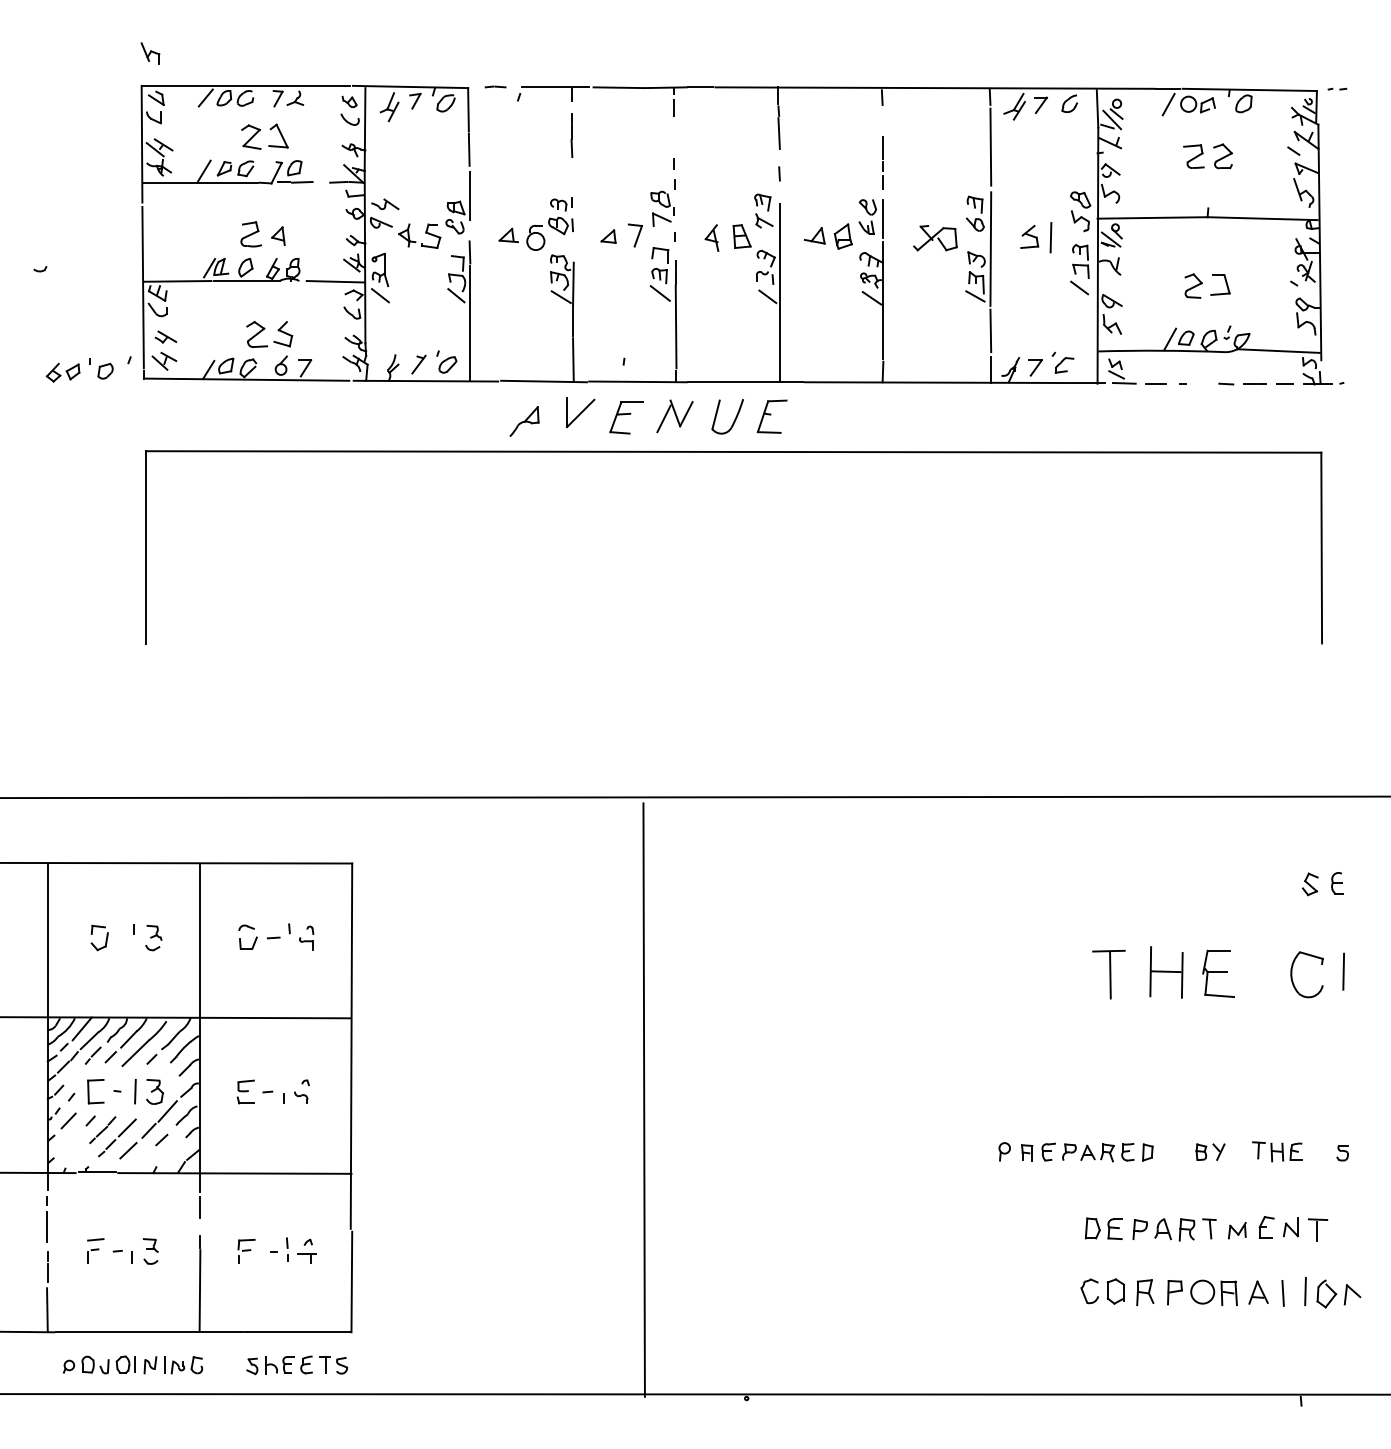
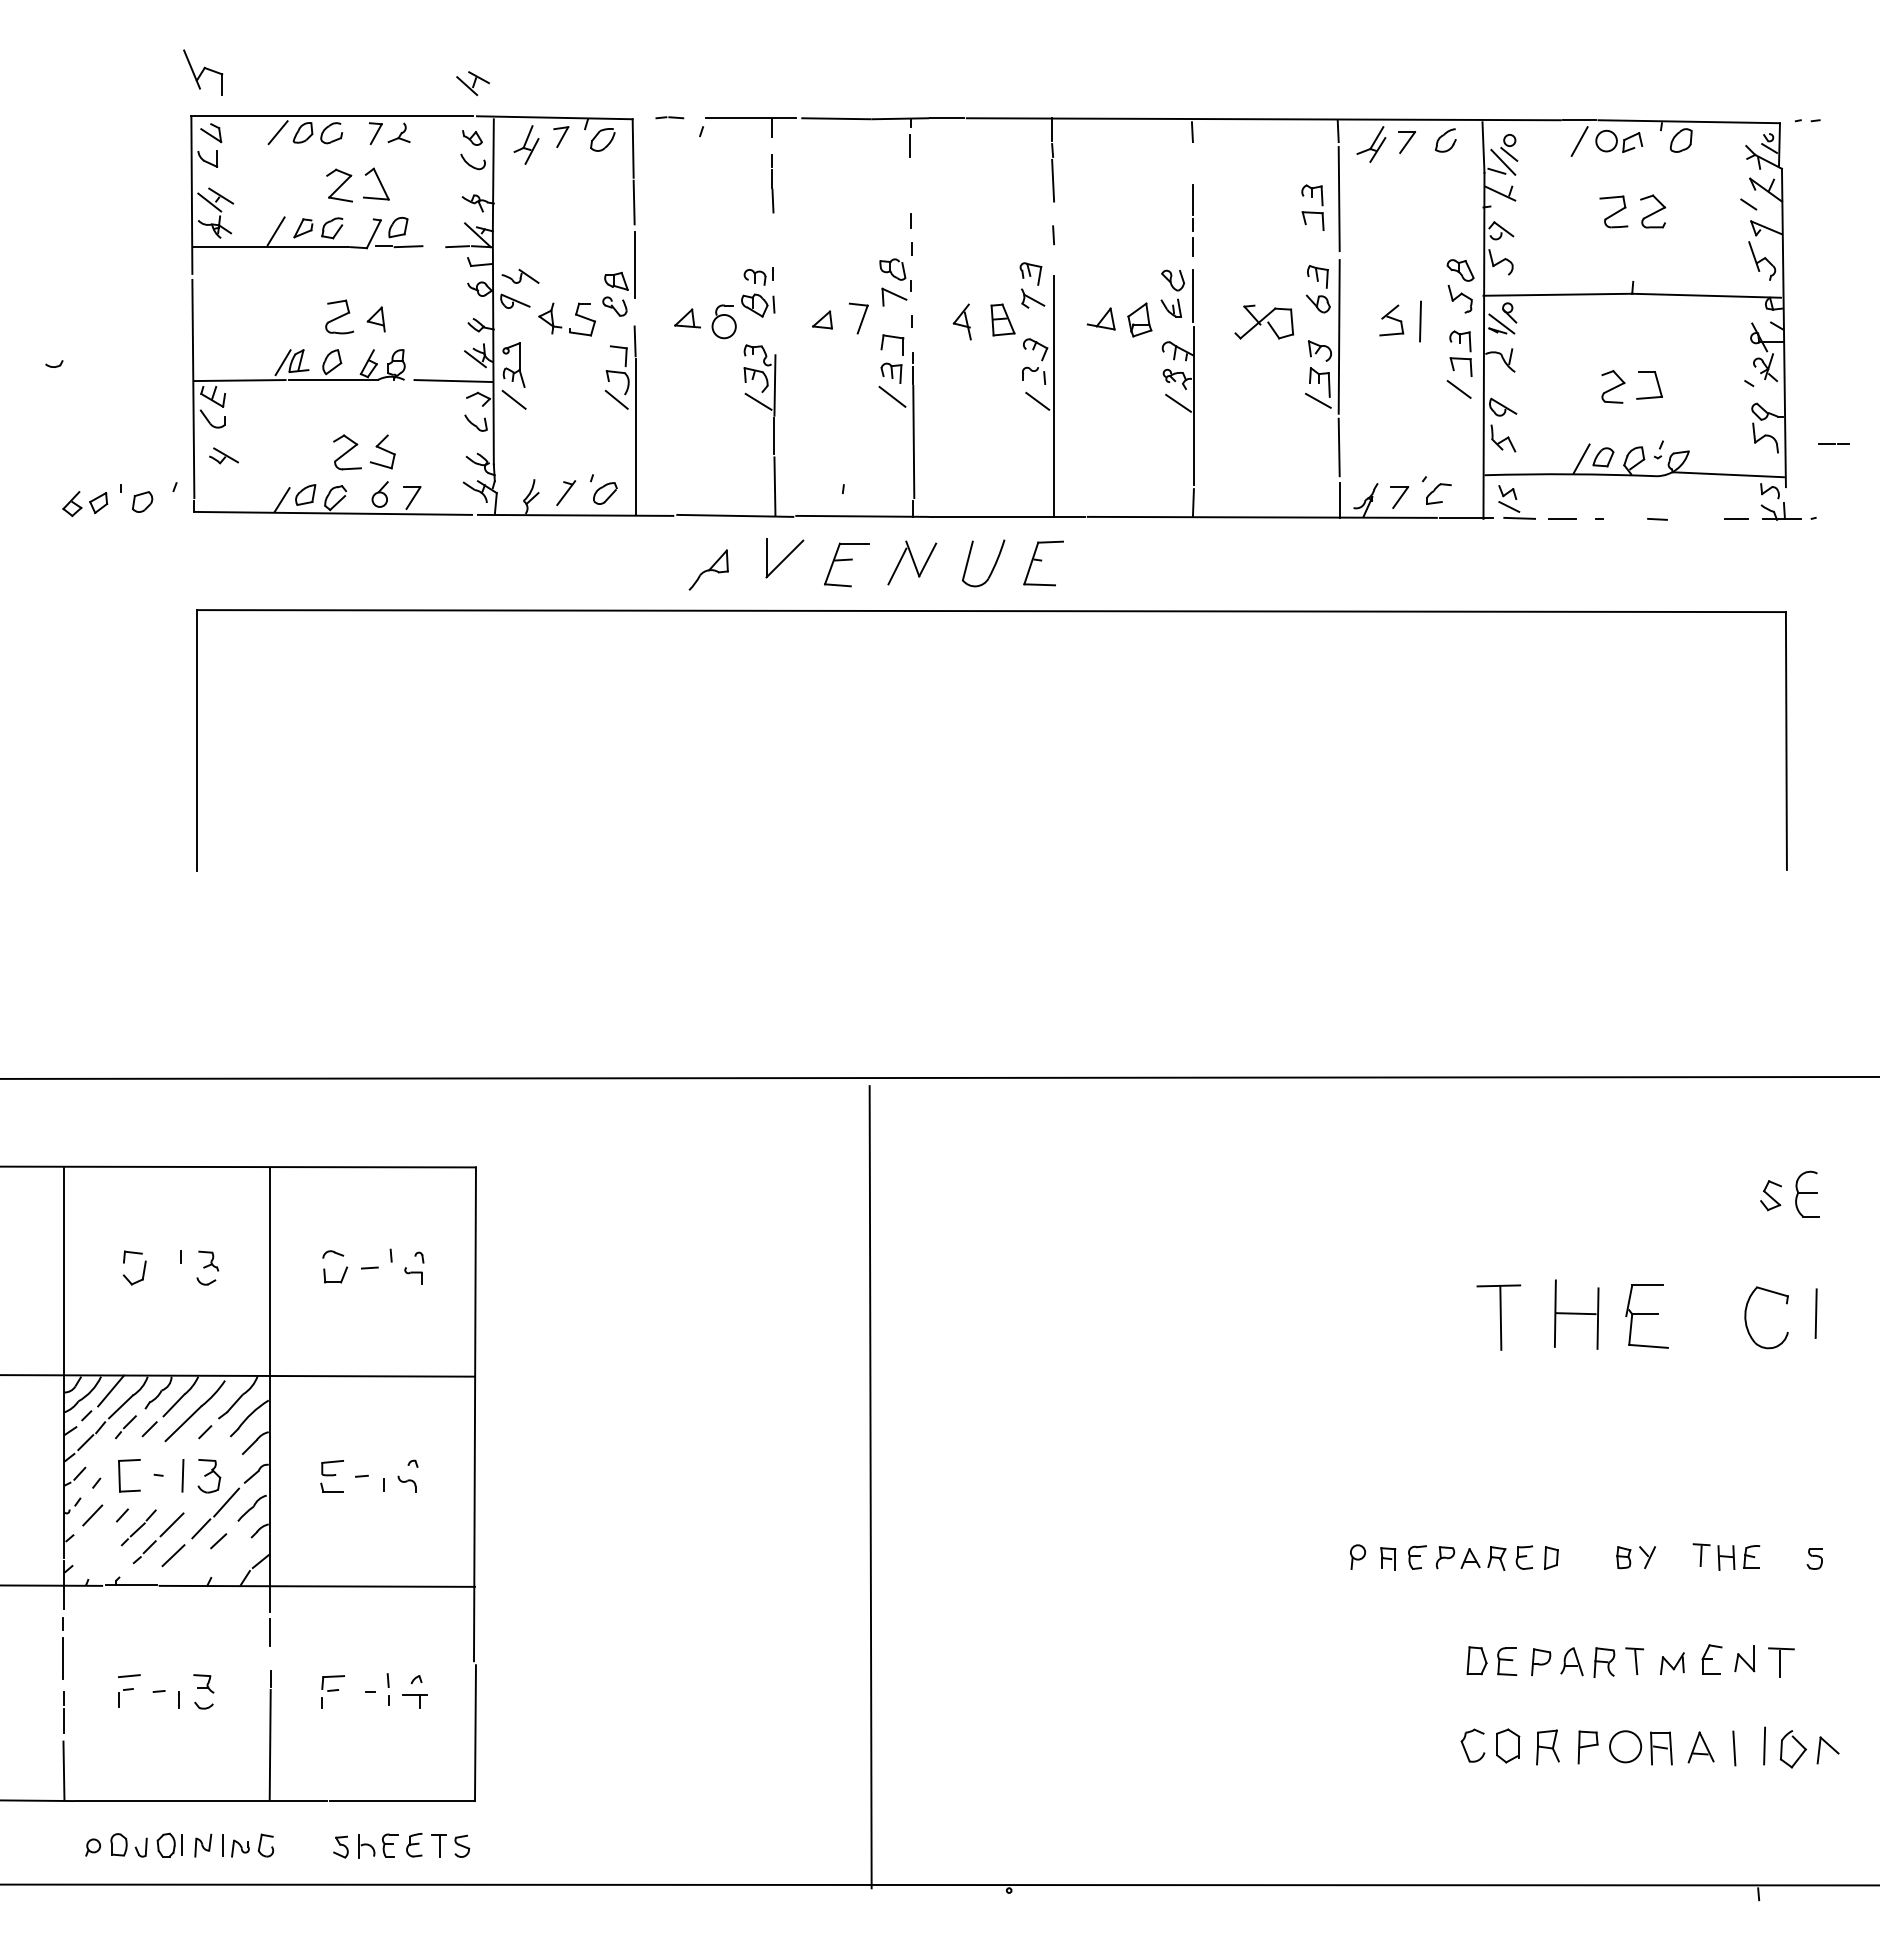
part: (150, 53) -> (203, 72), size x1.6
part: (971, 153) -> (1312, 207), added
part: (163, 361) -> (472, 83), moved
line: (1255, 383) -> (1833, 443), moved
part: (1337, 882) -> (1807, 1193), size x1.6

